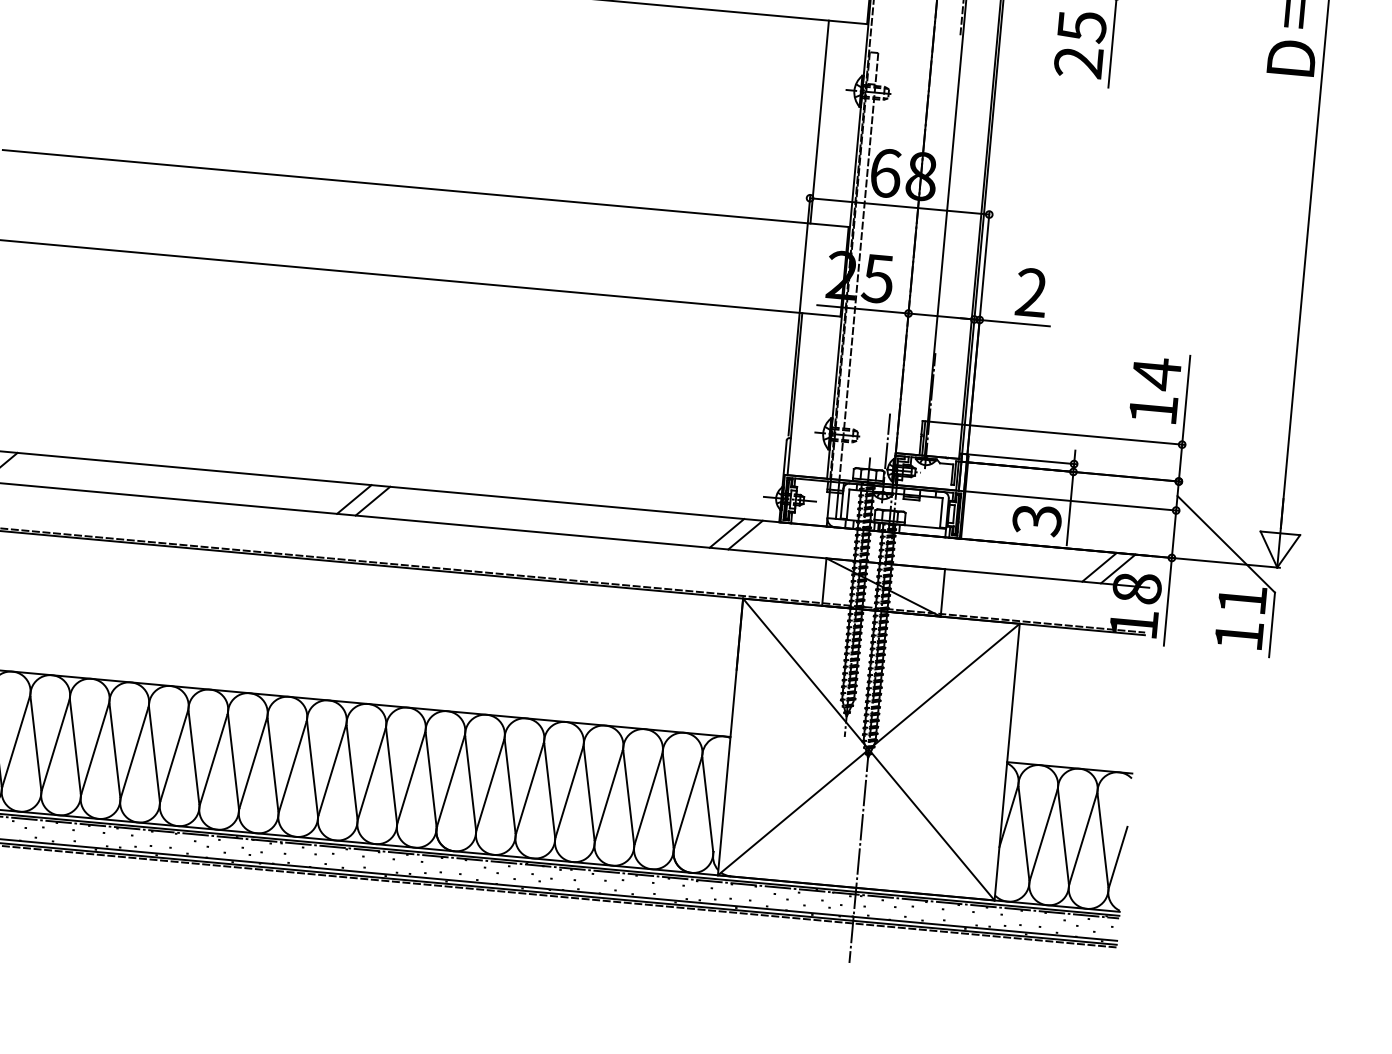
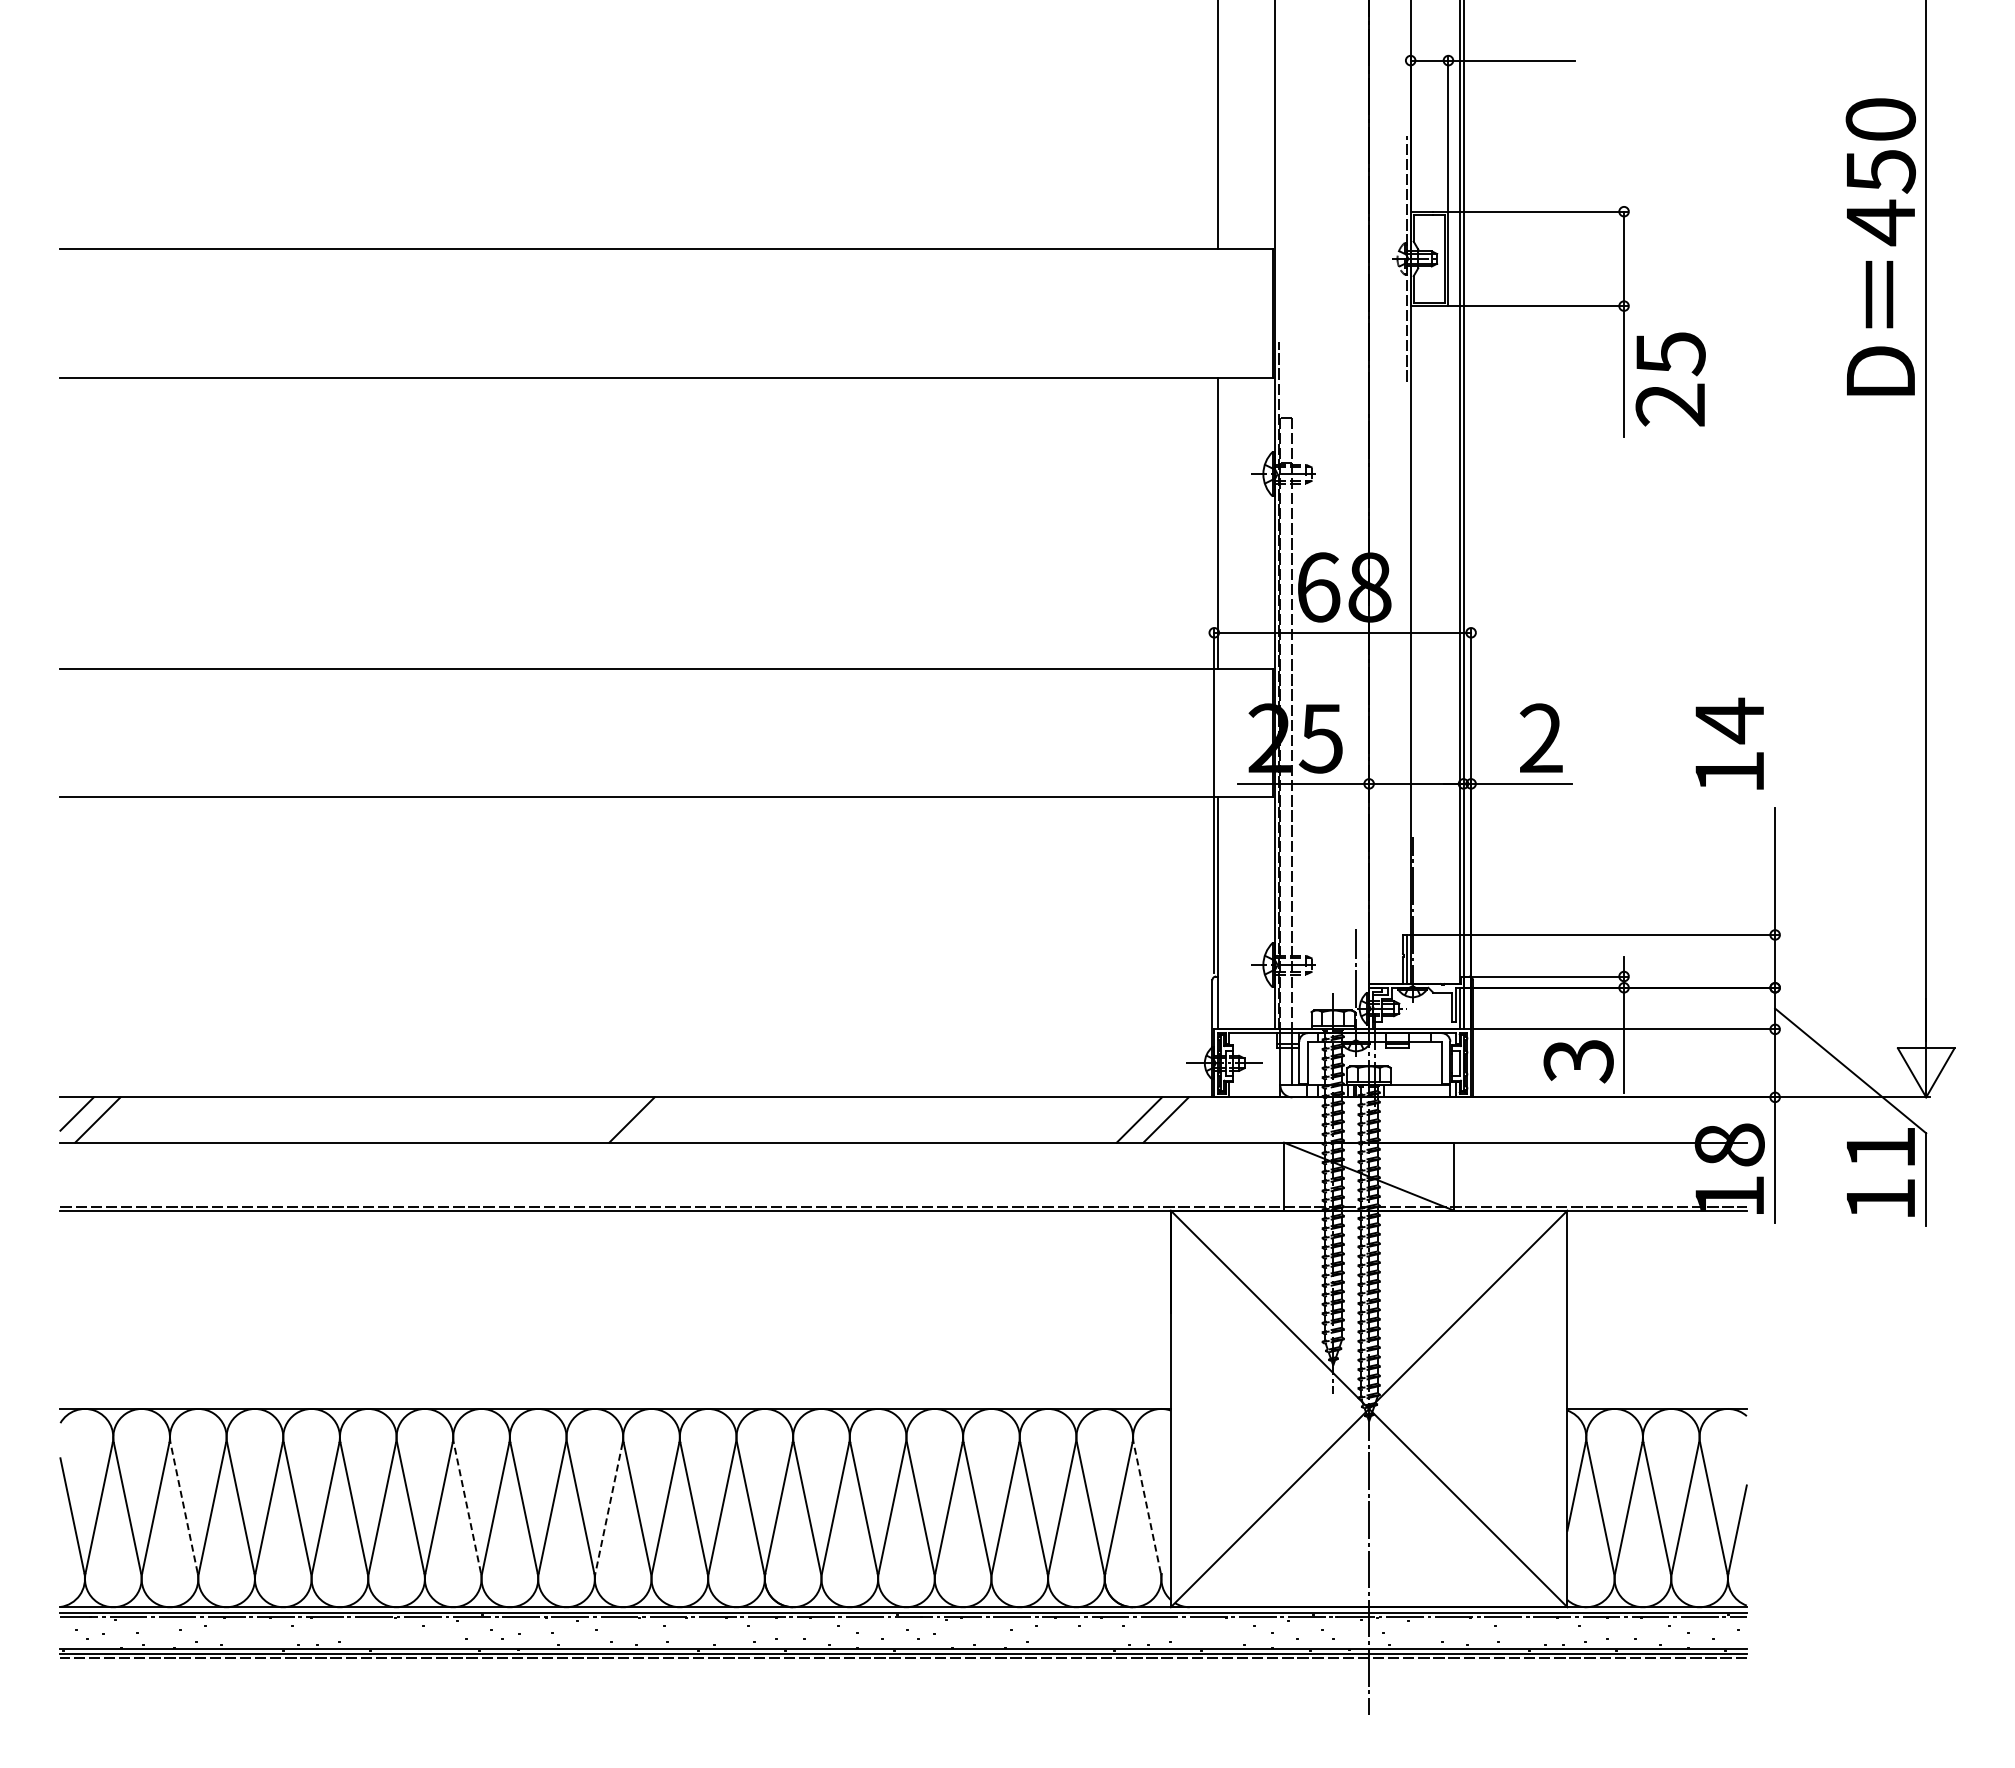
text: (1080, 44) -> (1670, 379), moved
text: (1155, 389) -> (1729, 743), moved
line: (353, 499) -> (604, 1119), removed
line: (1099, 566) -> (1673, 1119), removed
line: (1117, 568) -> (1699, 1119), removed
line: (36, 743) -> (184, 1507), solid -> dashed
line: (233, 761) -> (467, 1507), solid -> dashed
line: (331, 770) -> (608, 1508), solid -> dashed
line: (707, 804) -> (1147, 1507), solid -> dashed

